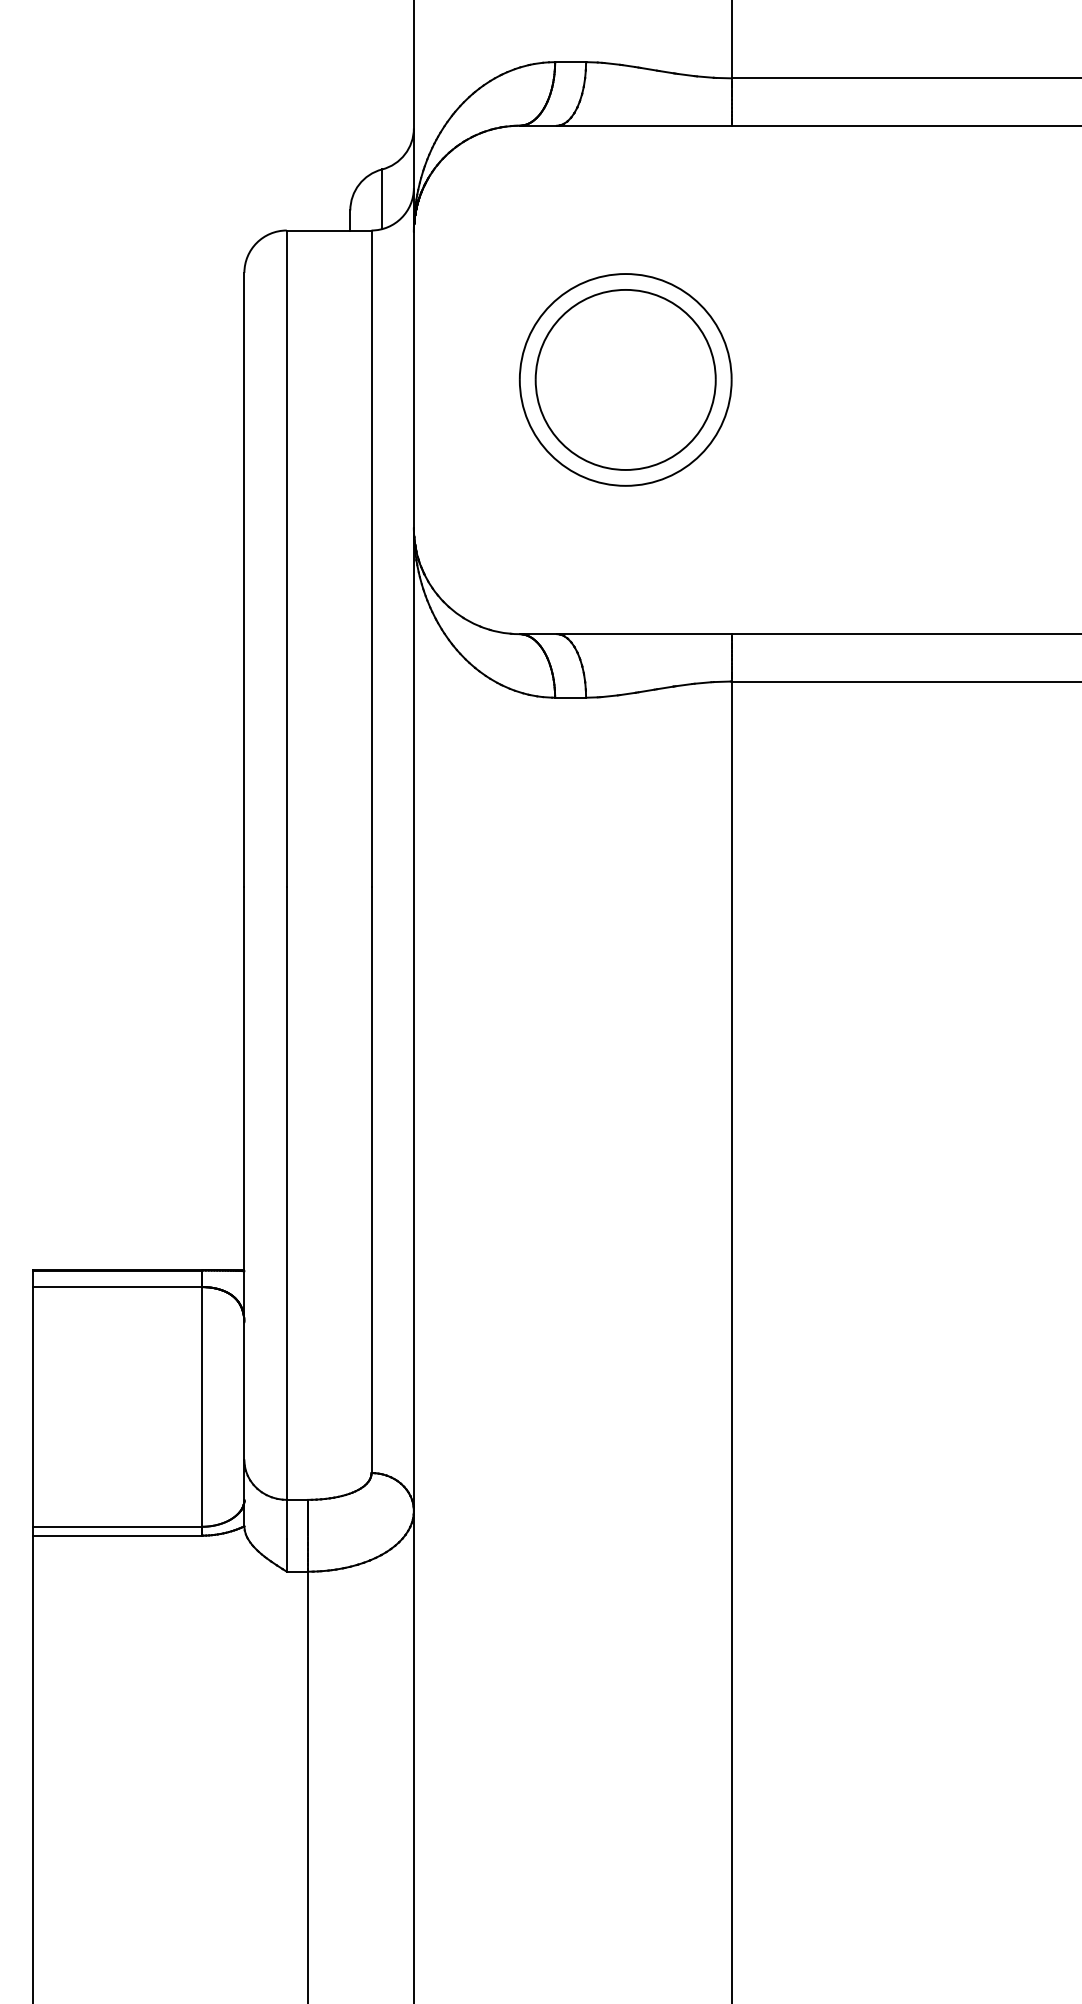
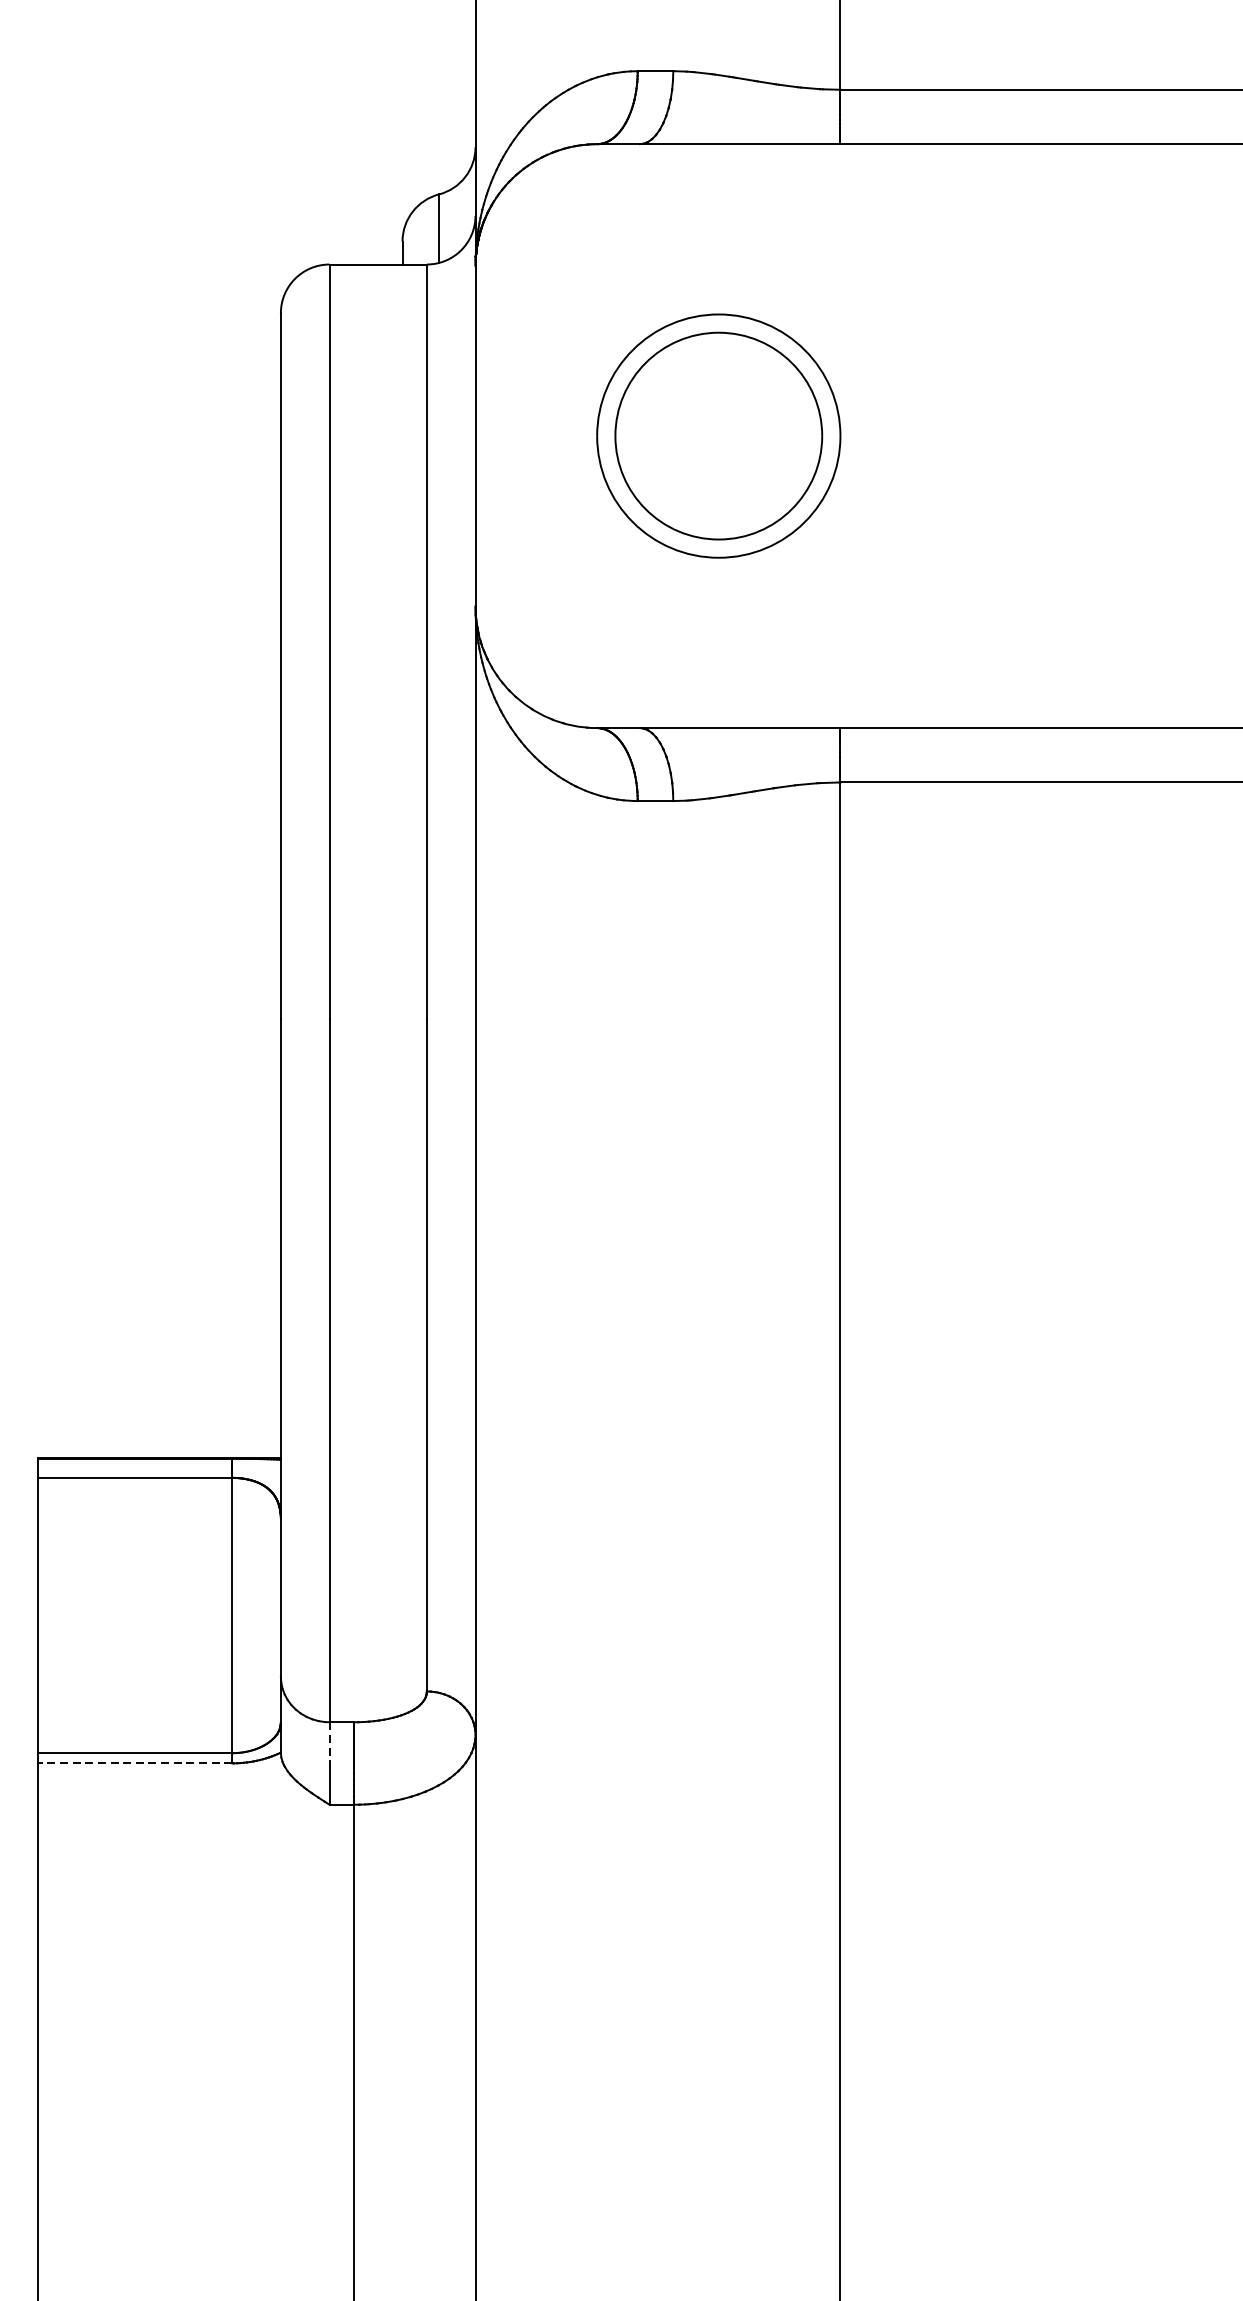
line: (286, 1519) -> (329, 1744), solid -> dashed
line: (117, 1535) -> (135, 1763), solid -> dashed

